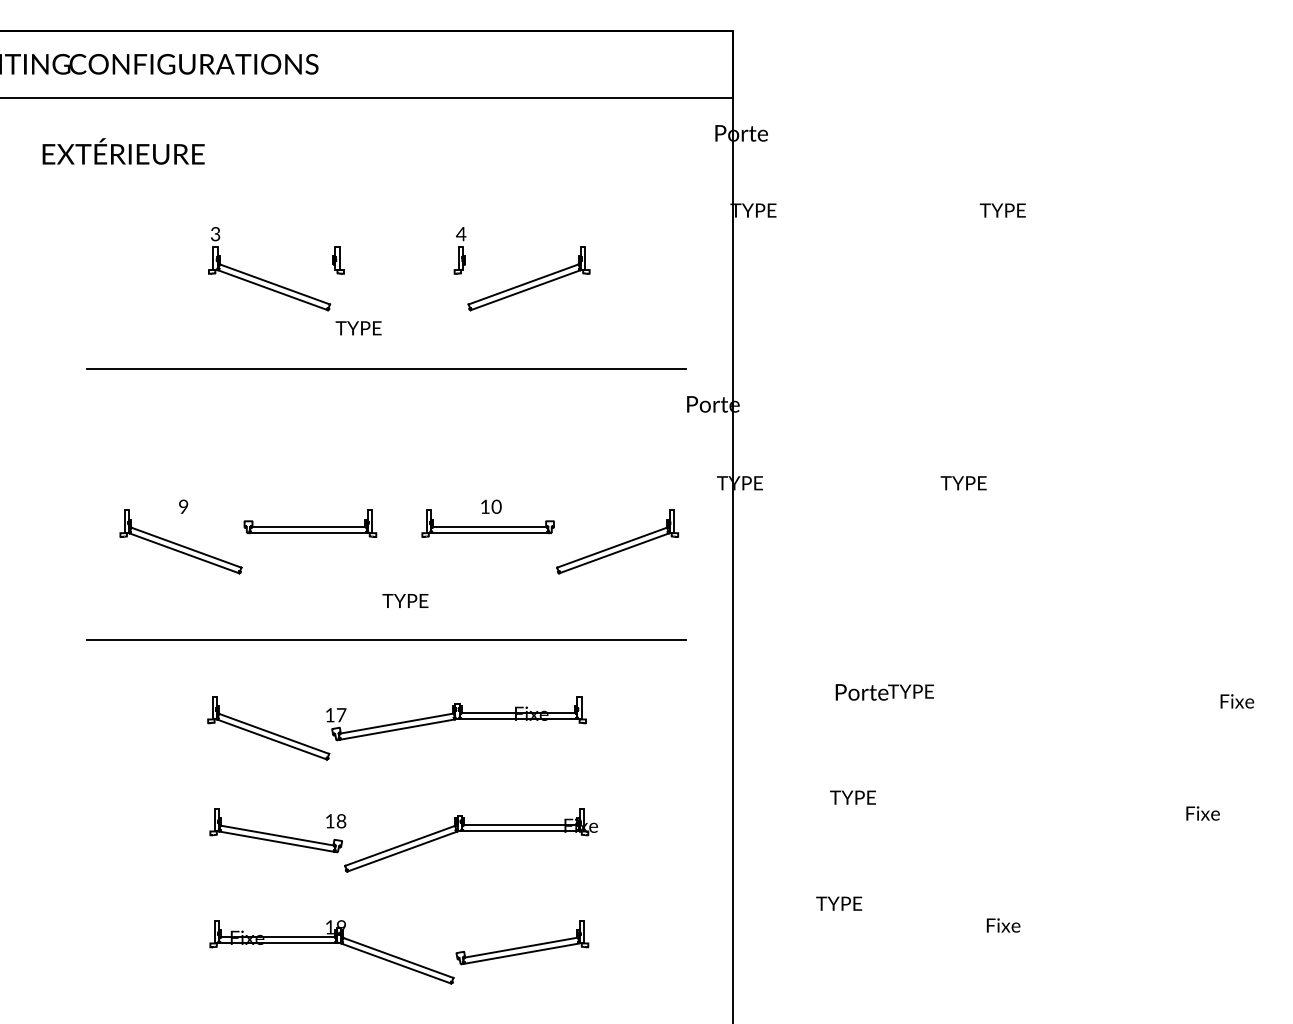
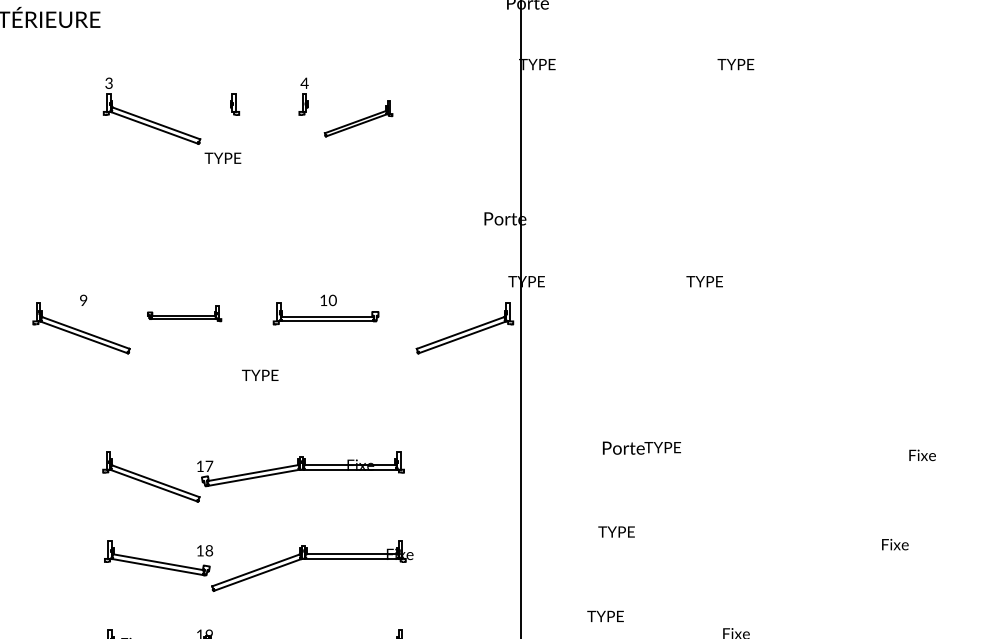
part: (338, 260) -> (234, 104), moved
part: (528, 278) -> (358, 118), size x0.7
line: (386, 368) -> (245, 190), removed
part: (310, 523) -> (184, 313), size x0.7
part: (617, 541) -> (464, 328), moved
line: (386, 639) -> (245, 406), removed

